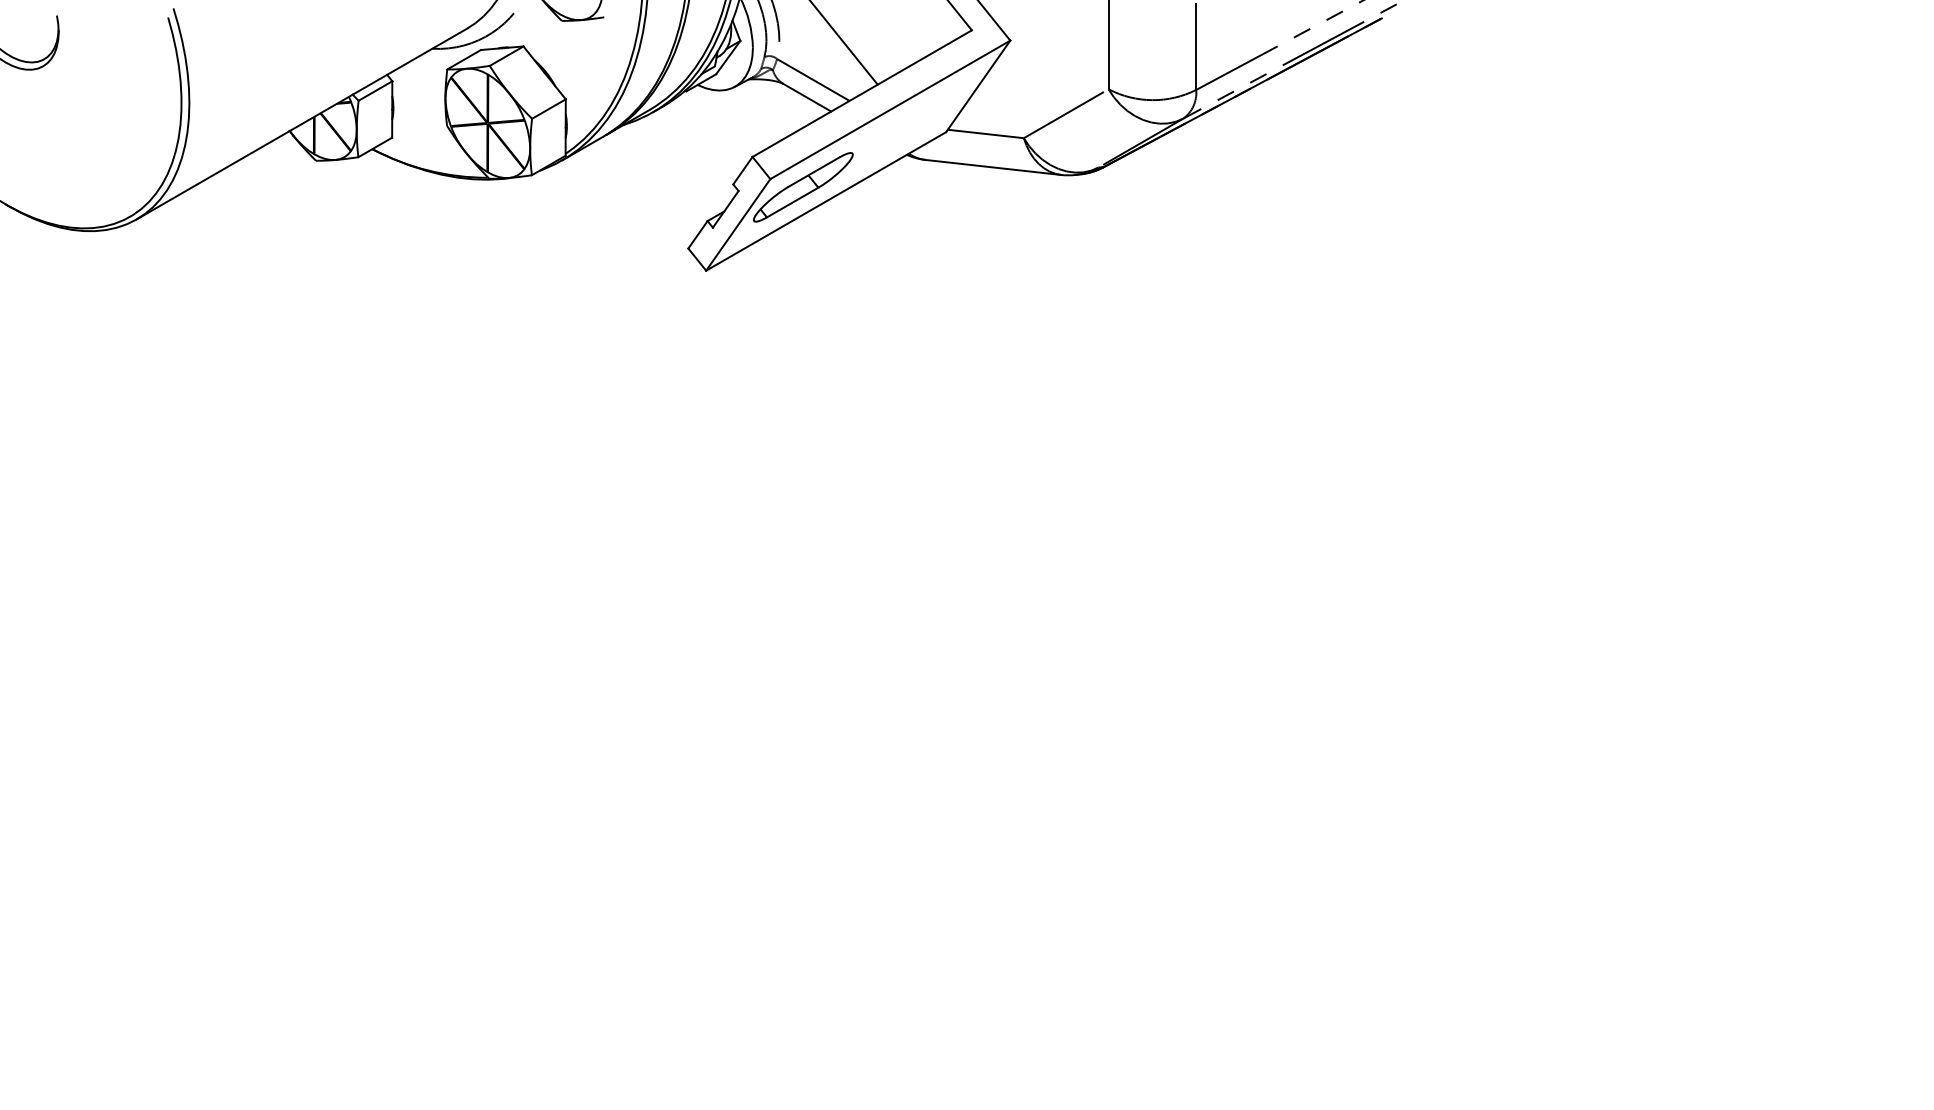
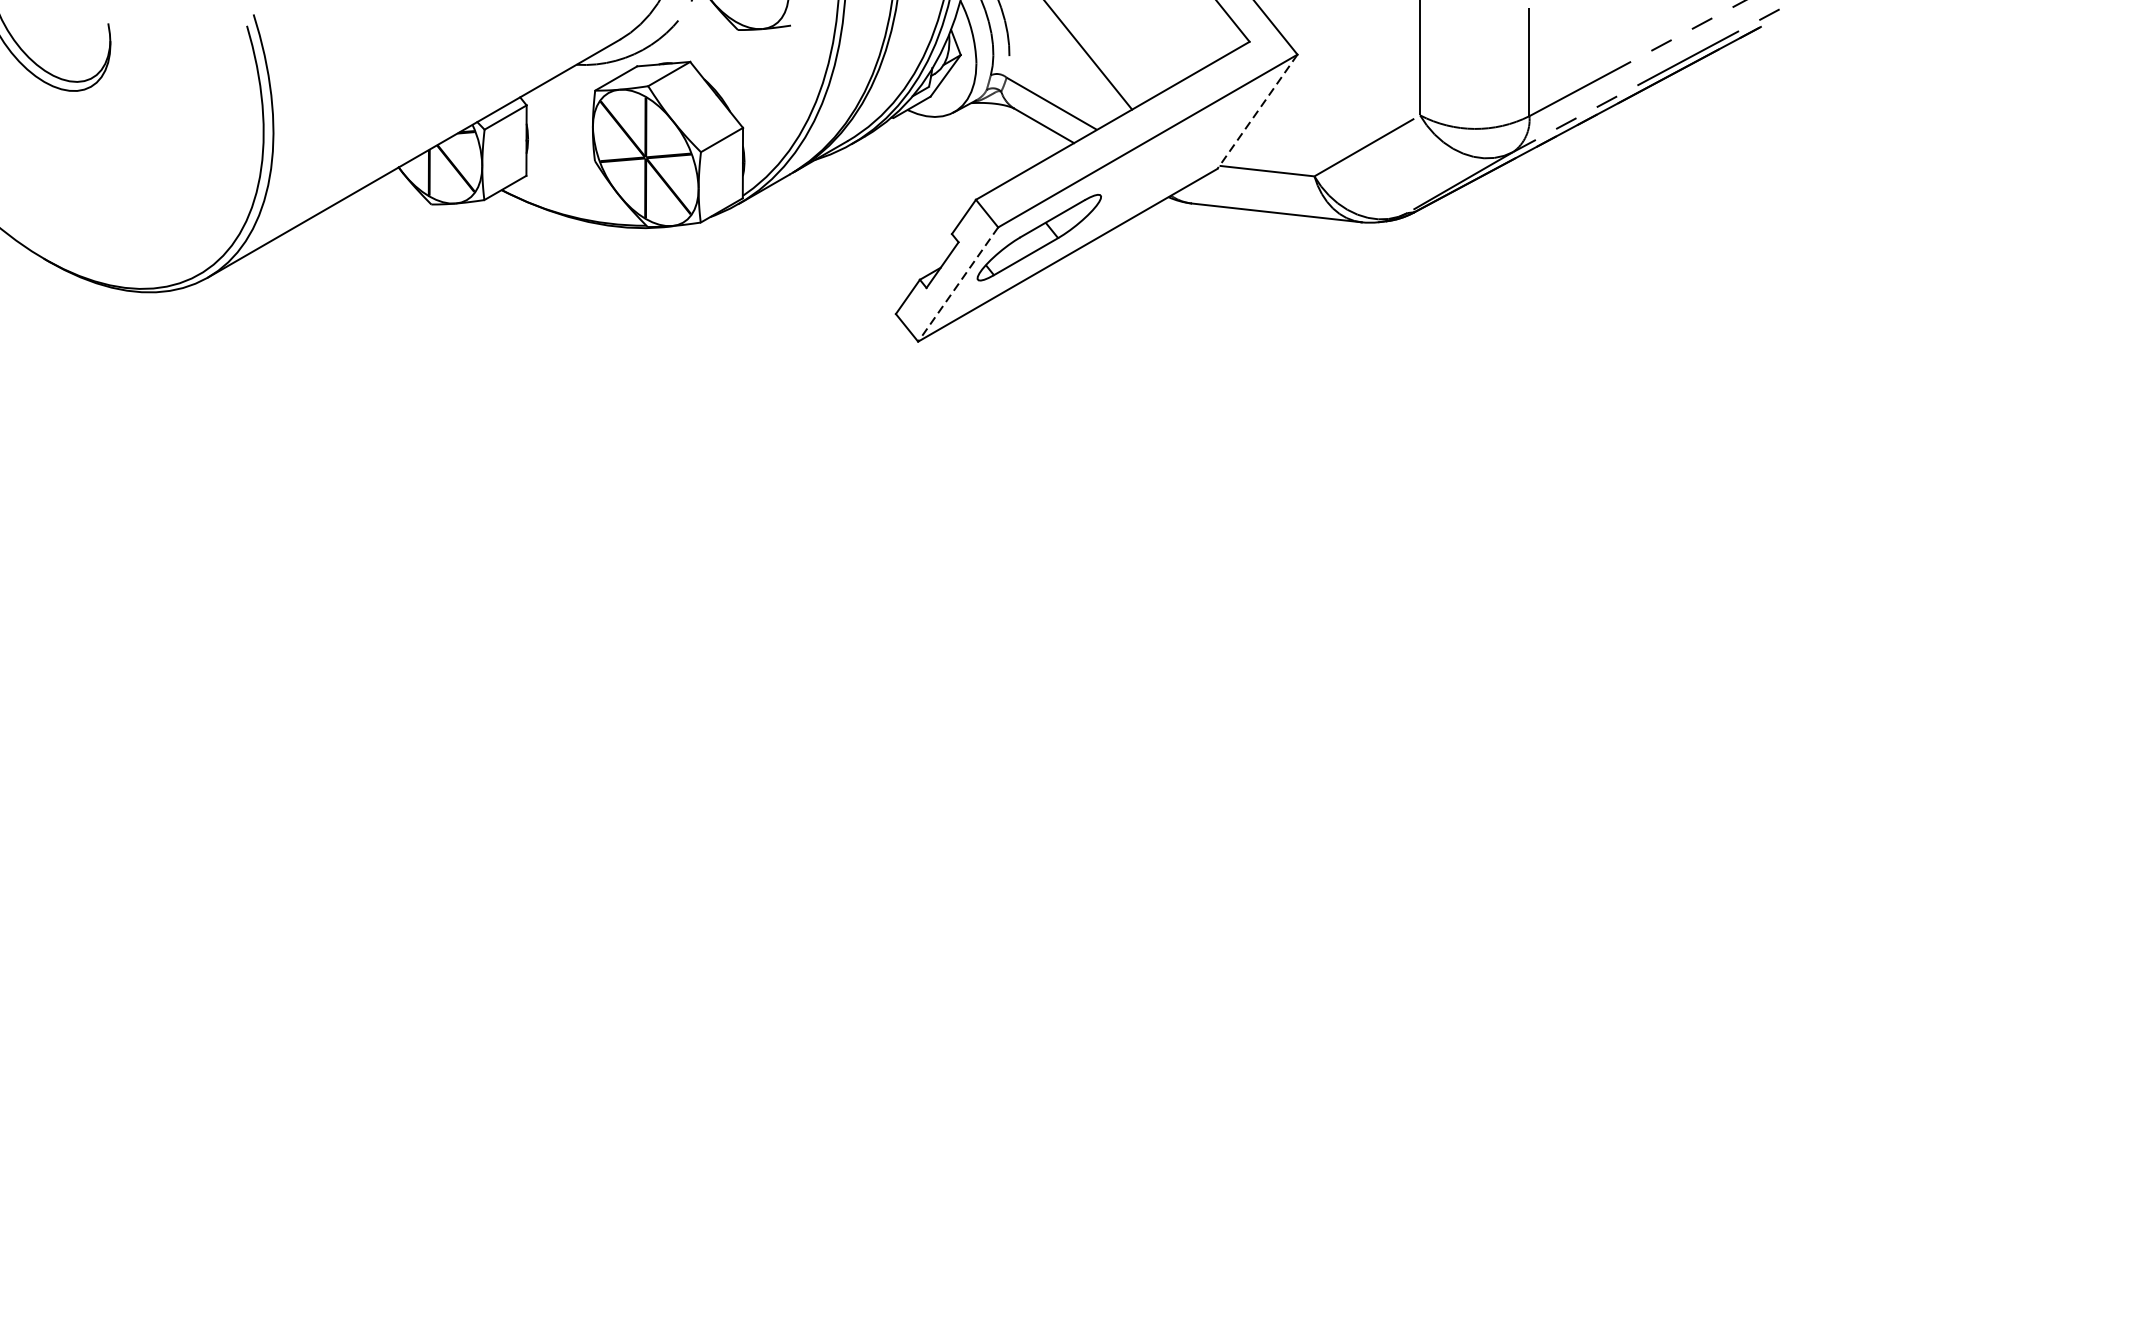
line: (978, 86) -> (1257, 111), solid -> dashed
line: (738, 224) -> (958, 284), solid -> dashed

